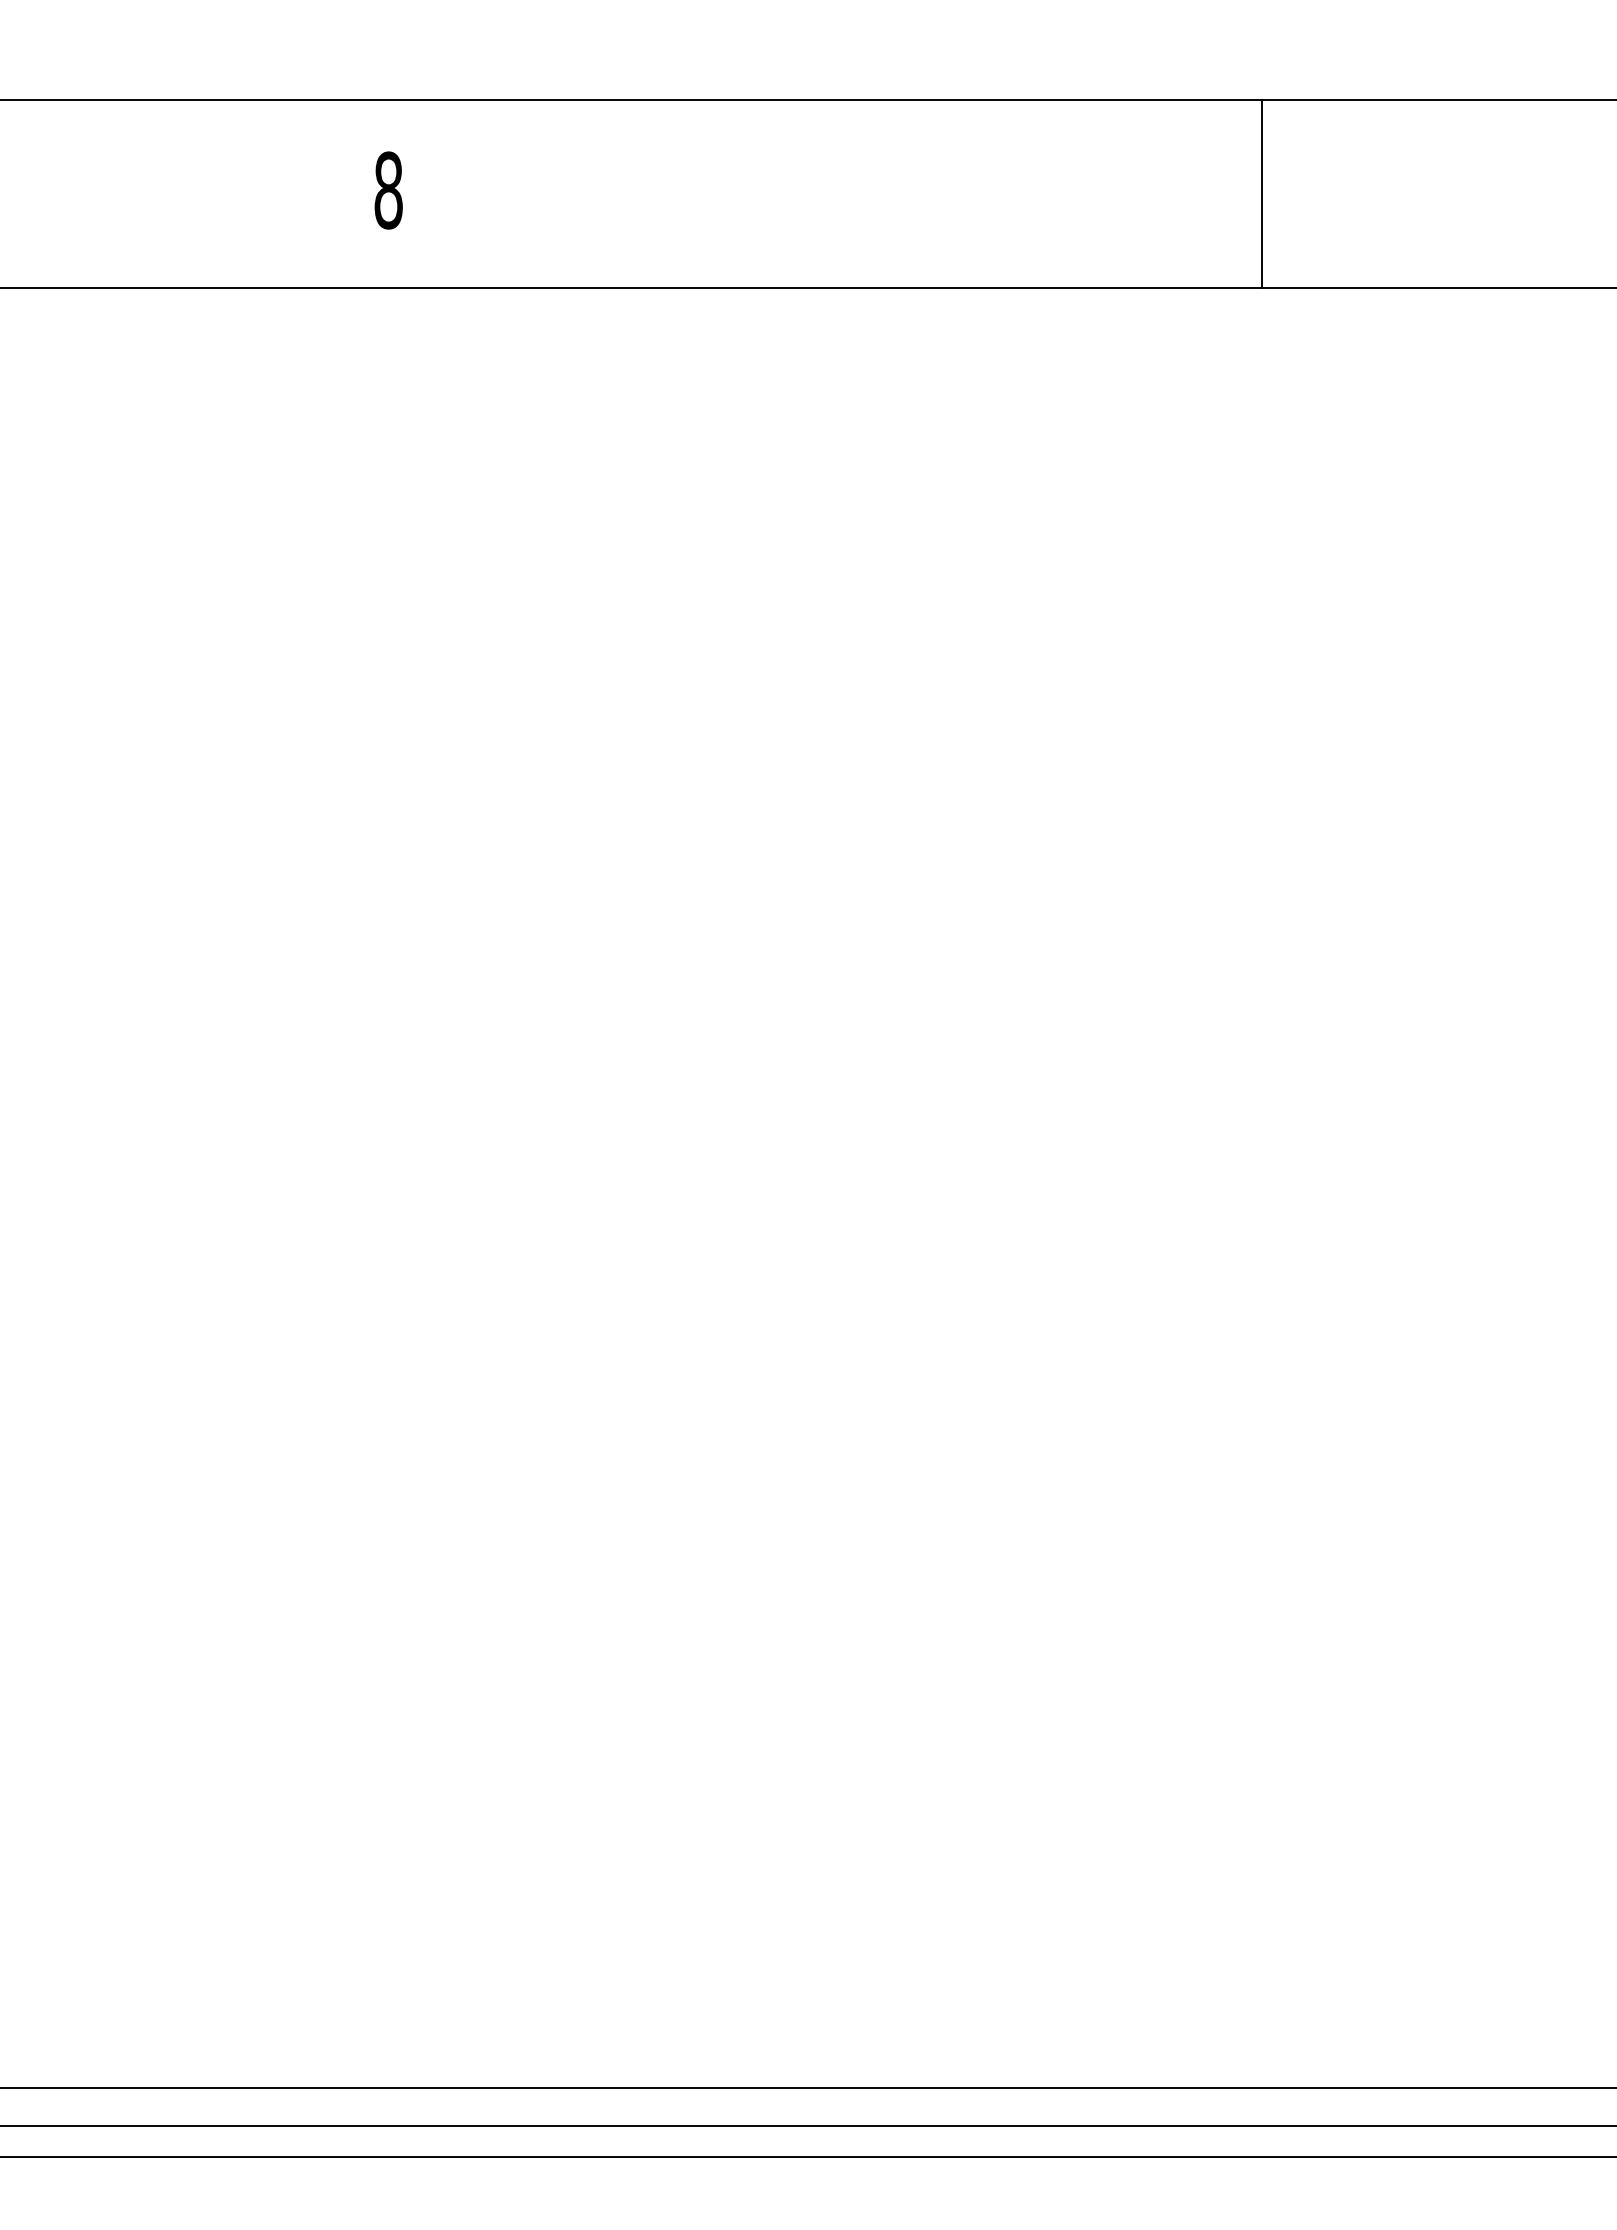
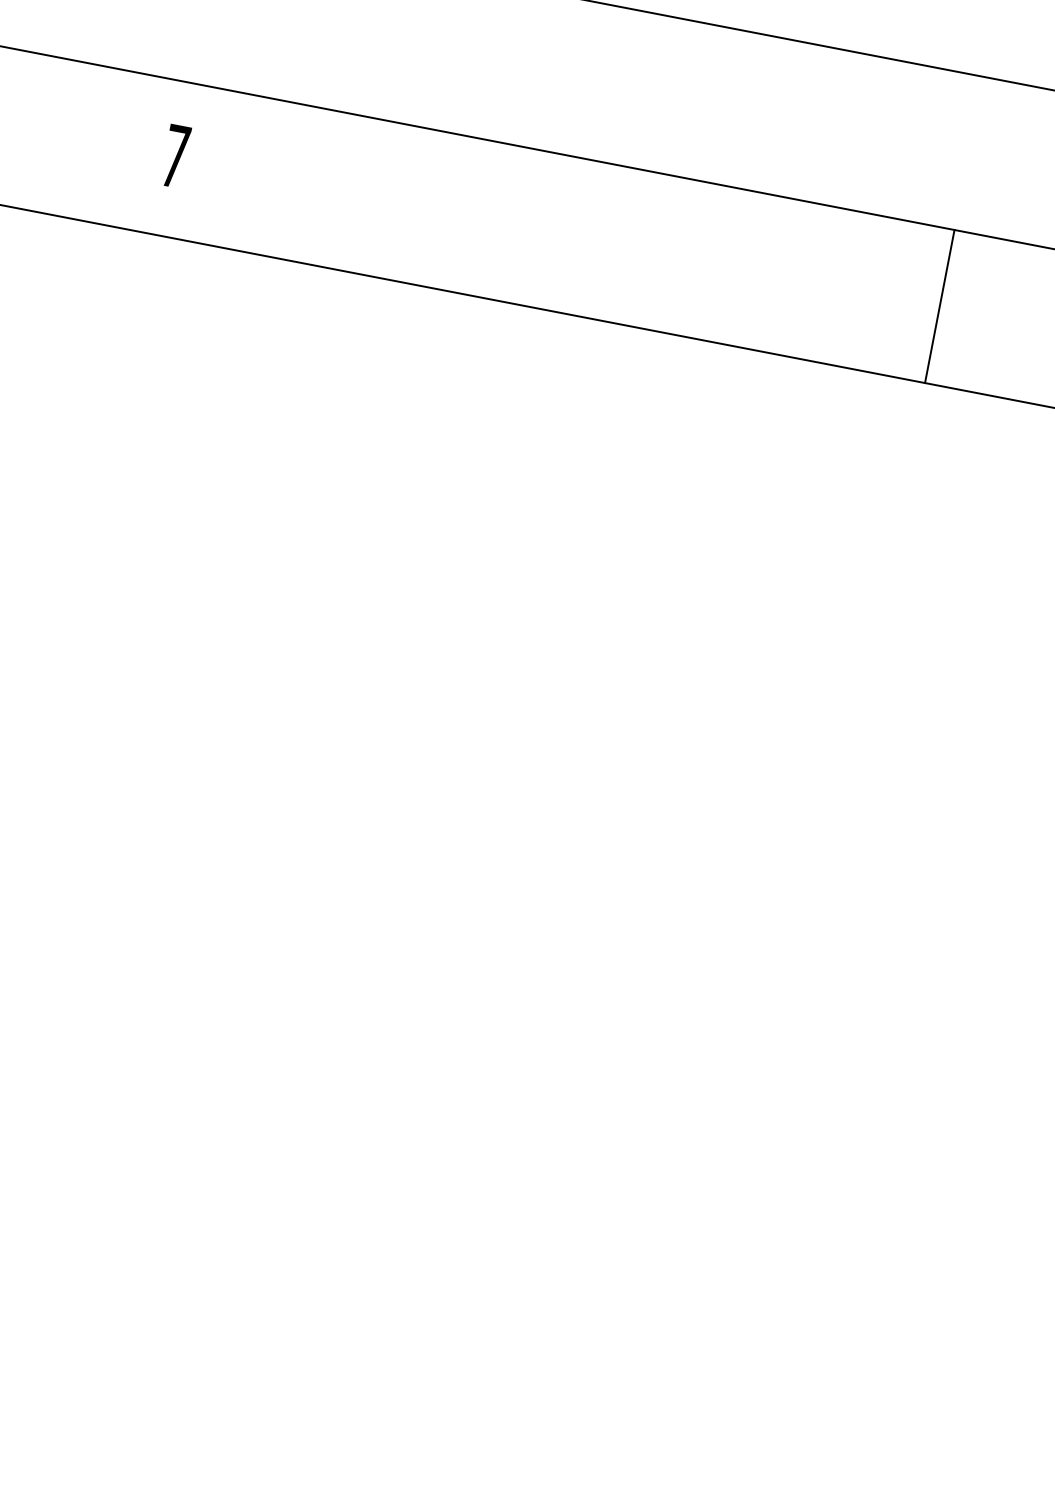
text: (388, 190) -> (175, 156), 8 -> 7
line: (1261, 193) -> (939, 306), moved

